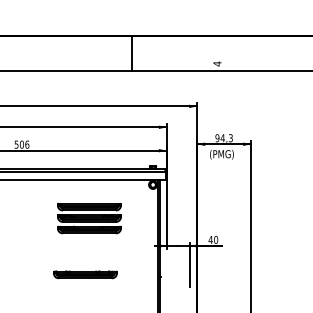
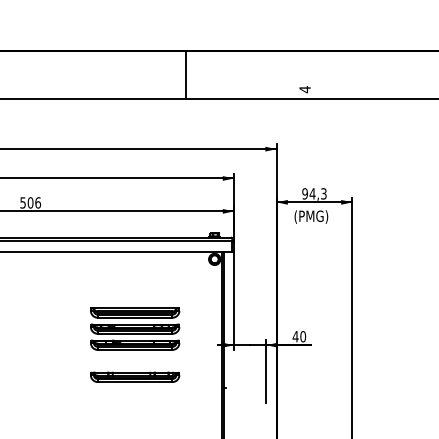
part: (89, 218) -> (135, 329), moved
part: (85, 274) -> (135, 376), moved

